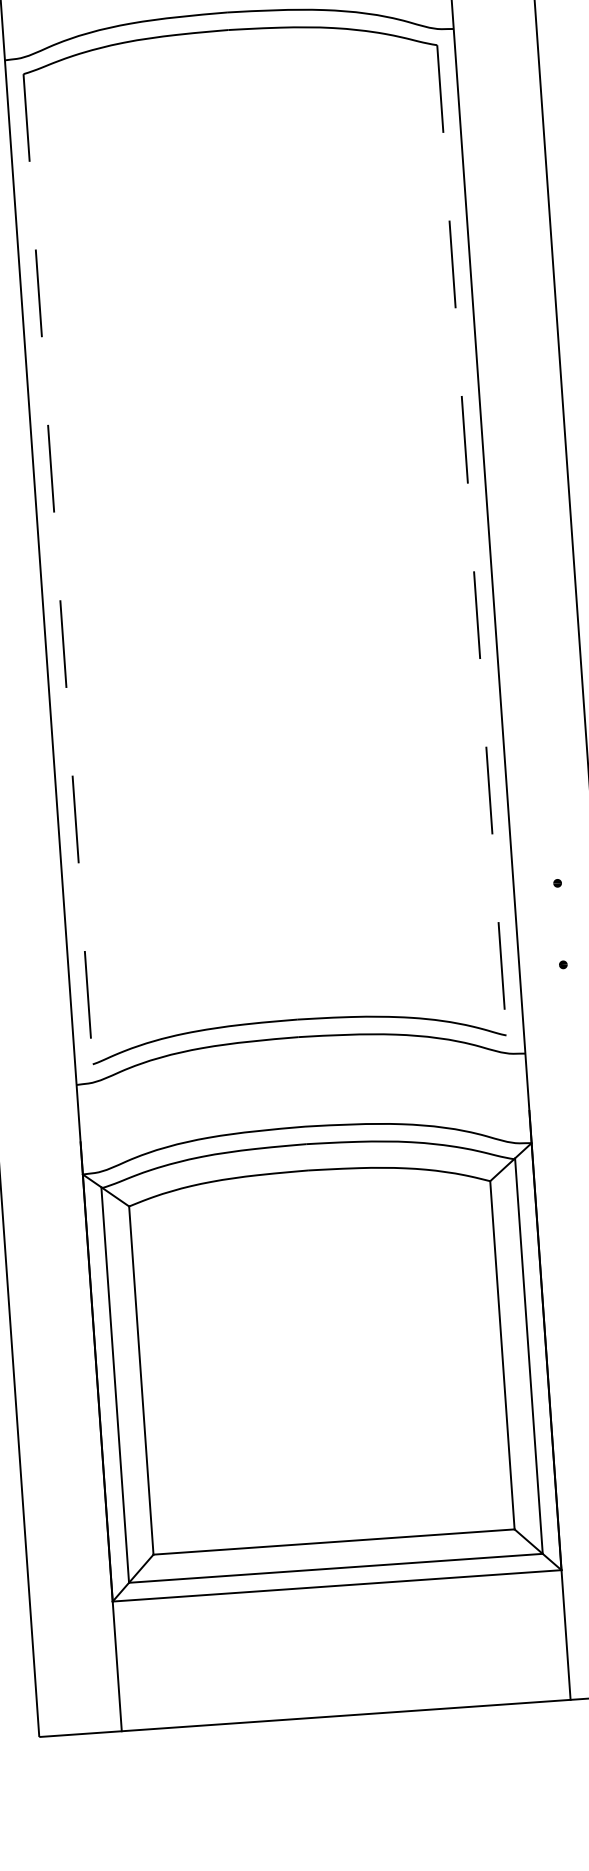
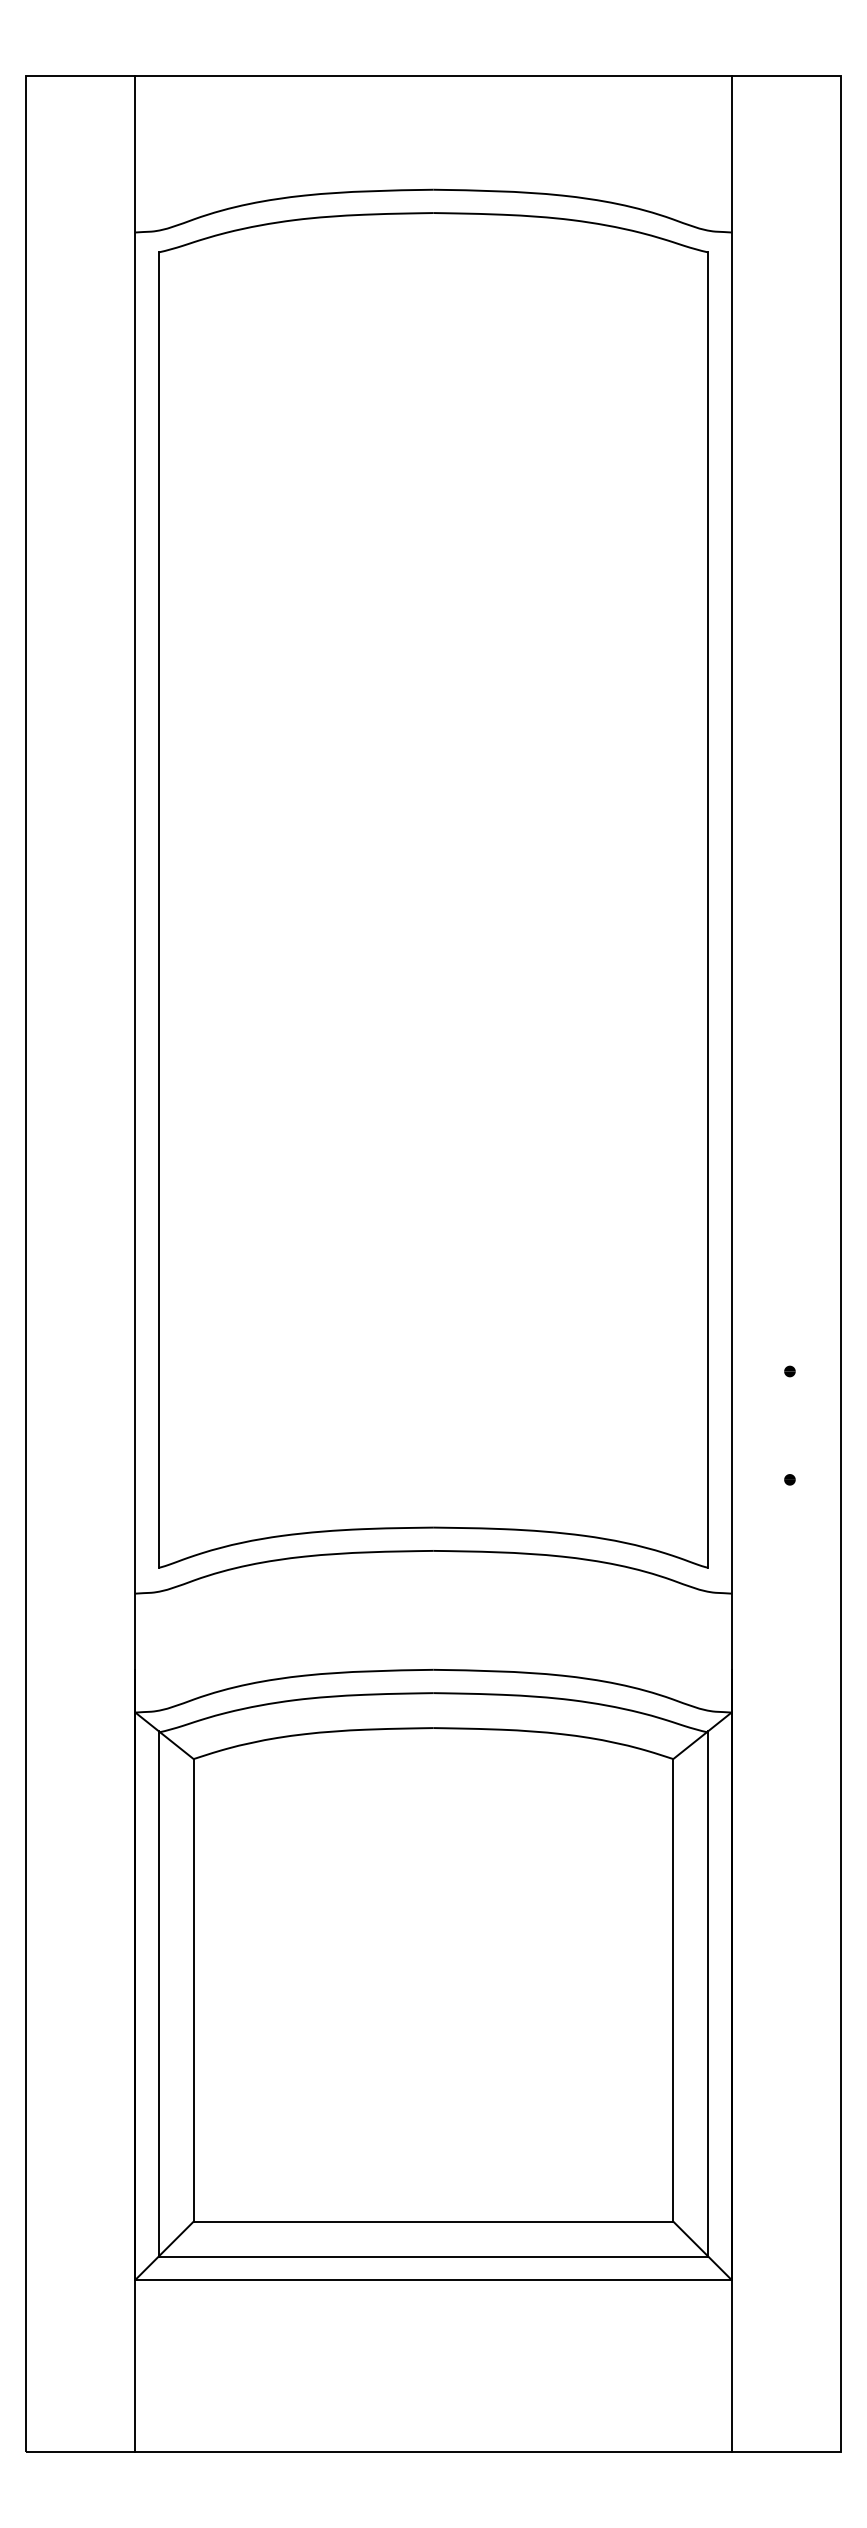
line: (472, 540) -> (708, 910), dashed -> solid
line: (58, 569) -> (158, 910), dashed -> solid

